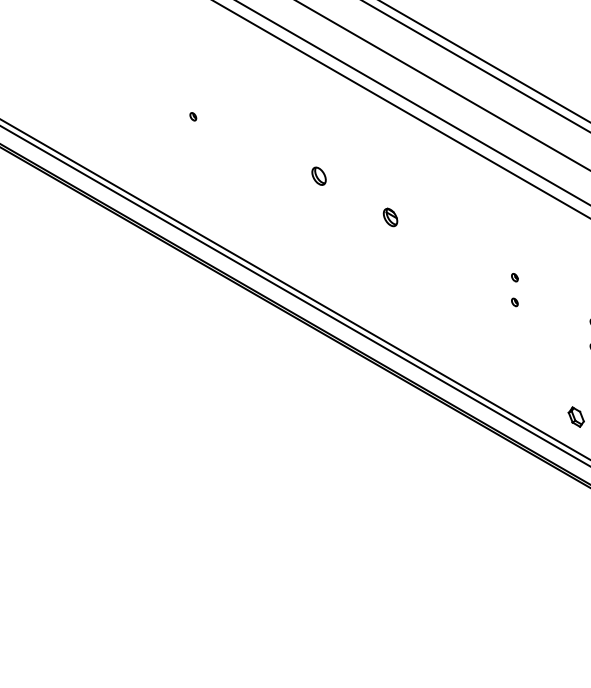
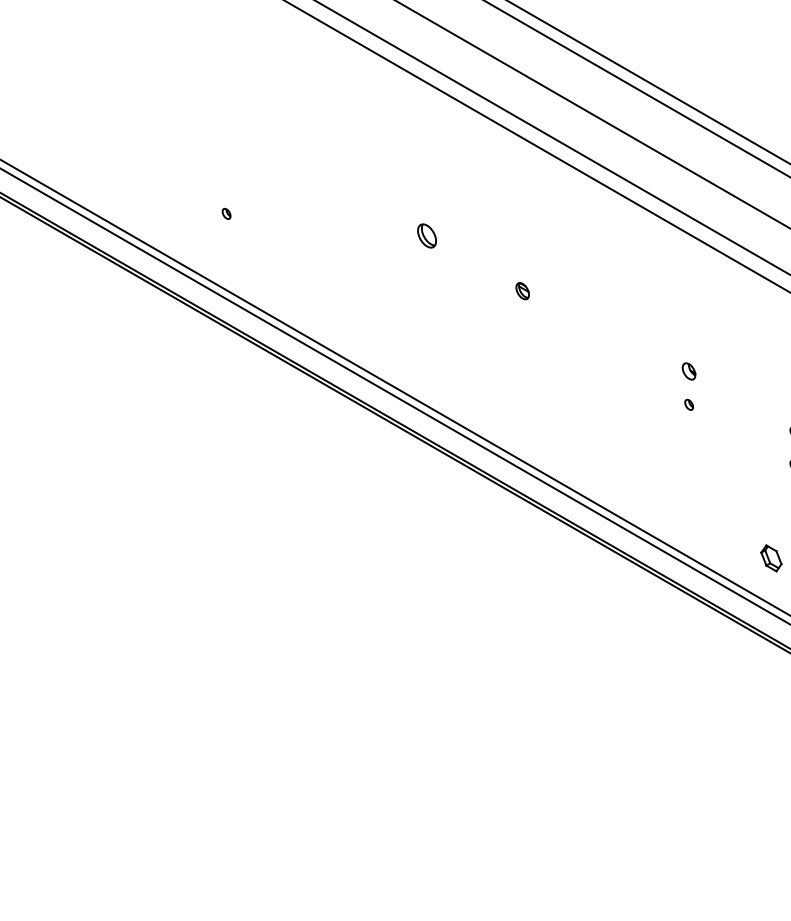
part: (193, 116) -> (226, 213), moved
part: (390, 217) -> (522, 291), size x0.7
part: (514, 277) -> (688, 371), size x1.6

